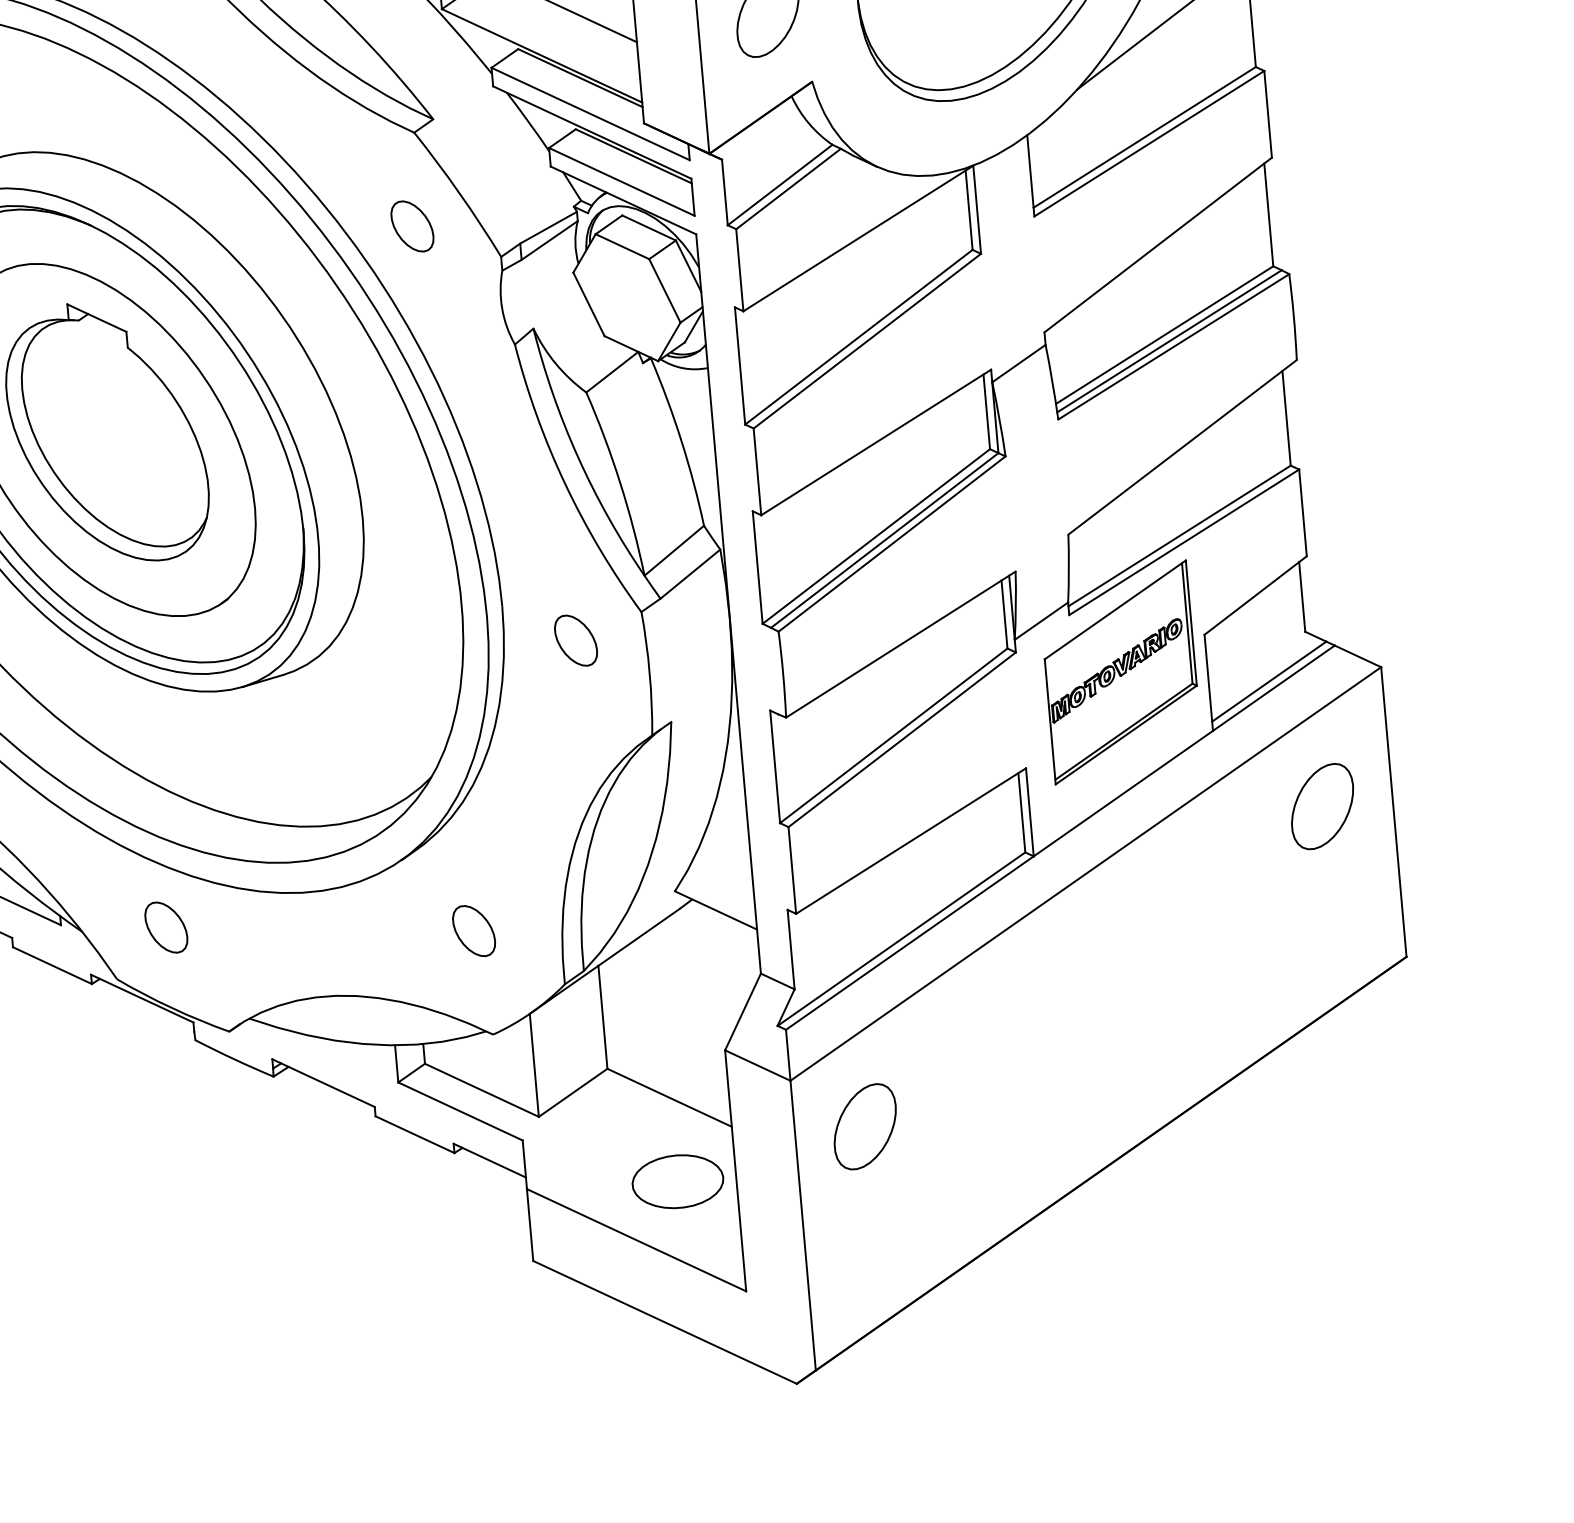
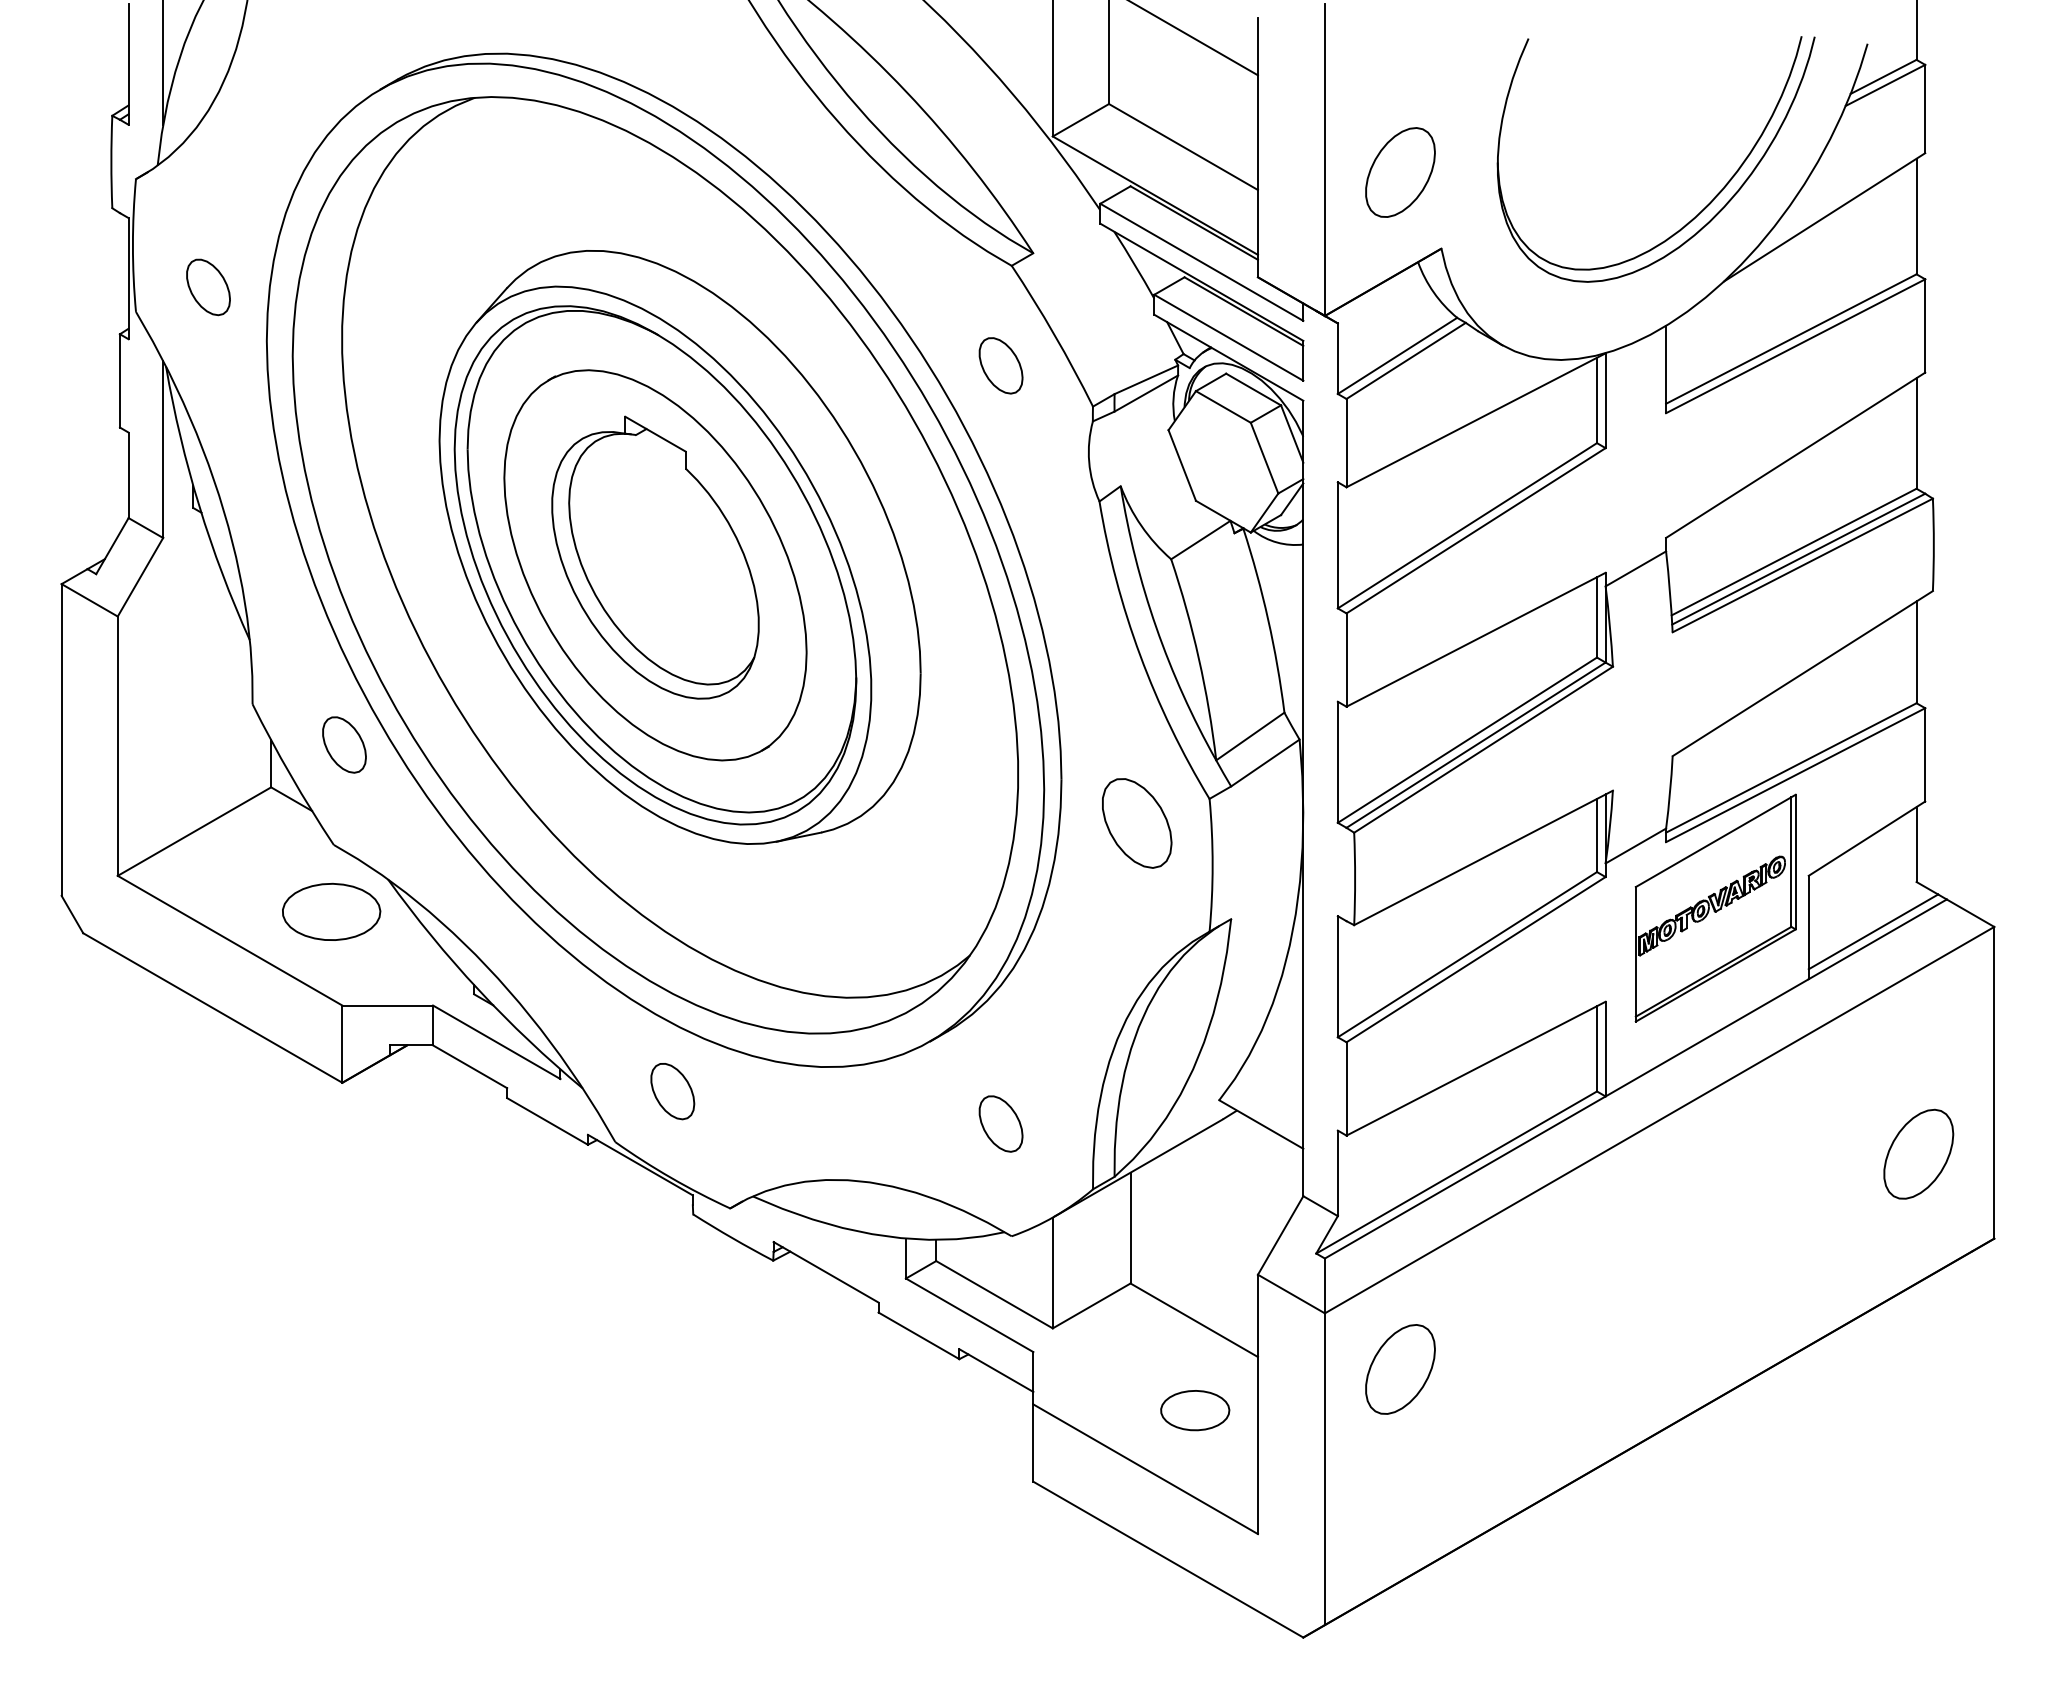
part: (575, 640) -> (1136, 823), size x1.6
part: (1322, 805) -> (1918, 1153), moved
part: (677, 1181) -> (1194, 1410), size x0.7

